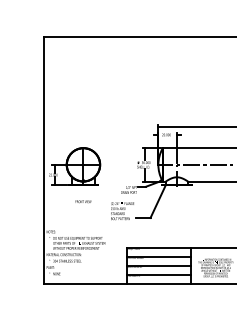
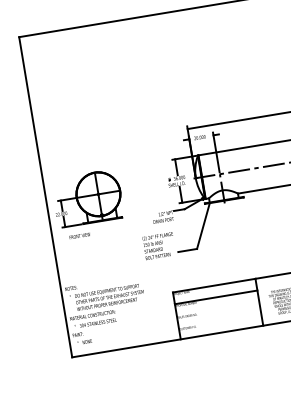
text: (83, 201) -> (80, 235), moved
line: (158, 265) -> (217, 308), removed
line: (158, 274) -> (219, 320), removed

